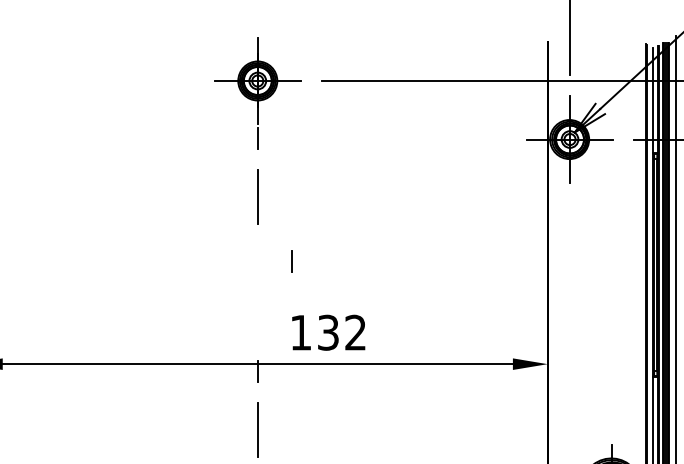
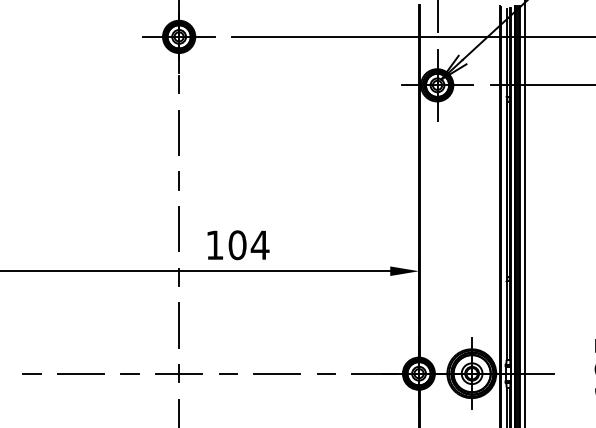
line: (290, 260) -> (178, 180), moved
line: (258, 313) -> (179, 229), added
text: (341, 333) -> (248, 245), 132 -> 104

